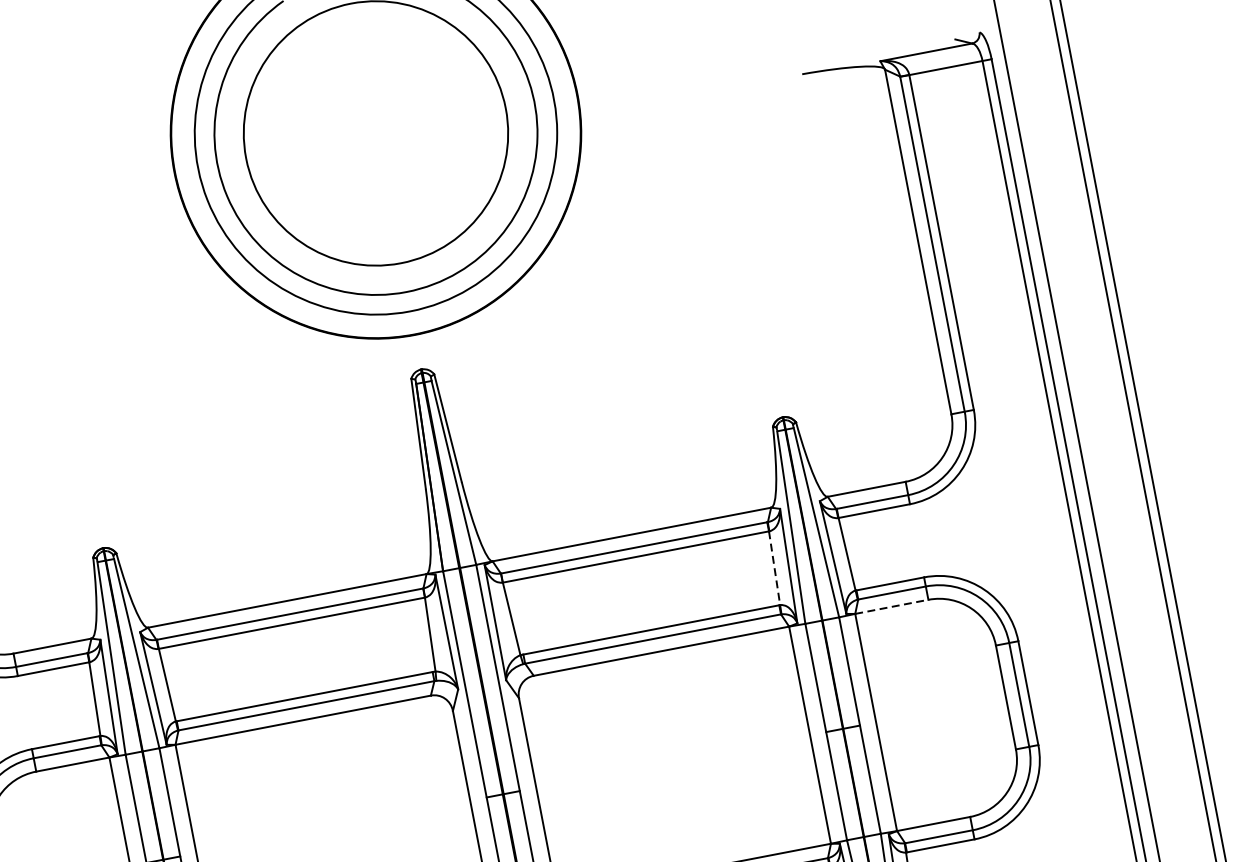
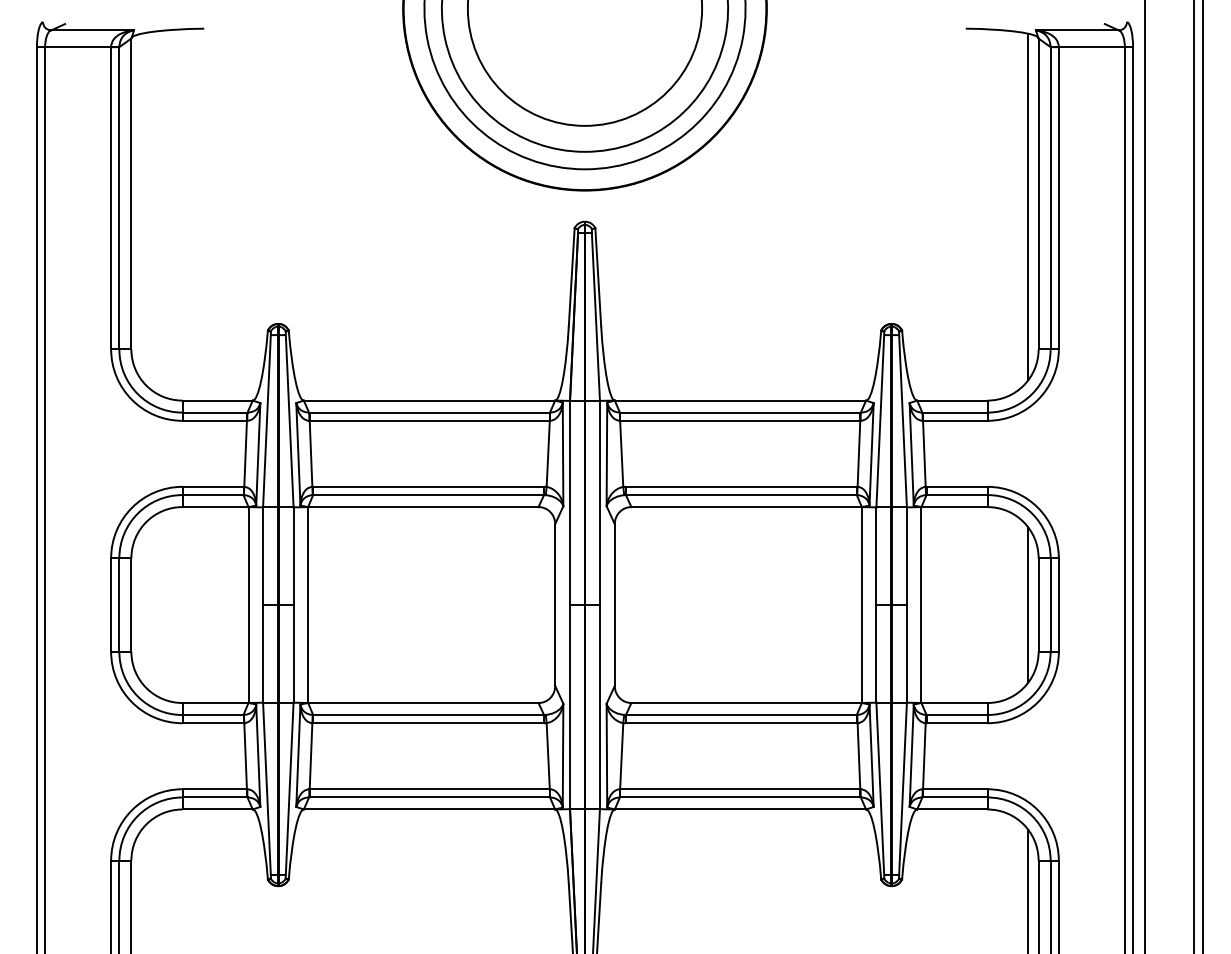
line: (908, 258) -> (1027, 206), added
line: (774, 569) -> (858, 454), dashed -> solid
line: (891, 607) -> (954, 507), dashed -> solid
line: (993, 699) -> (1027, 604), added

